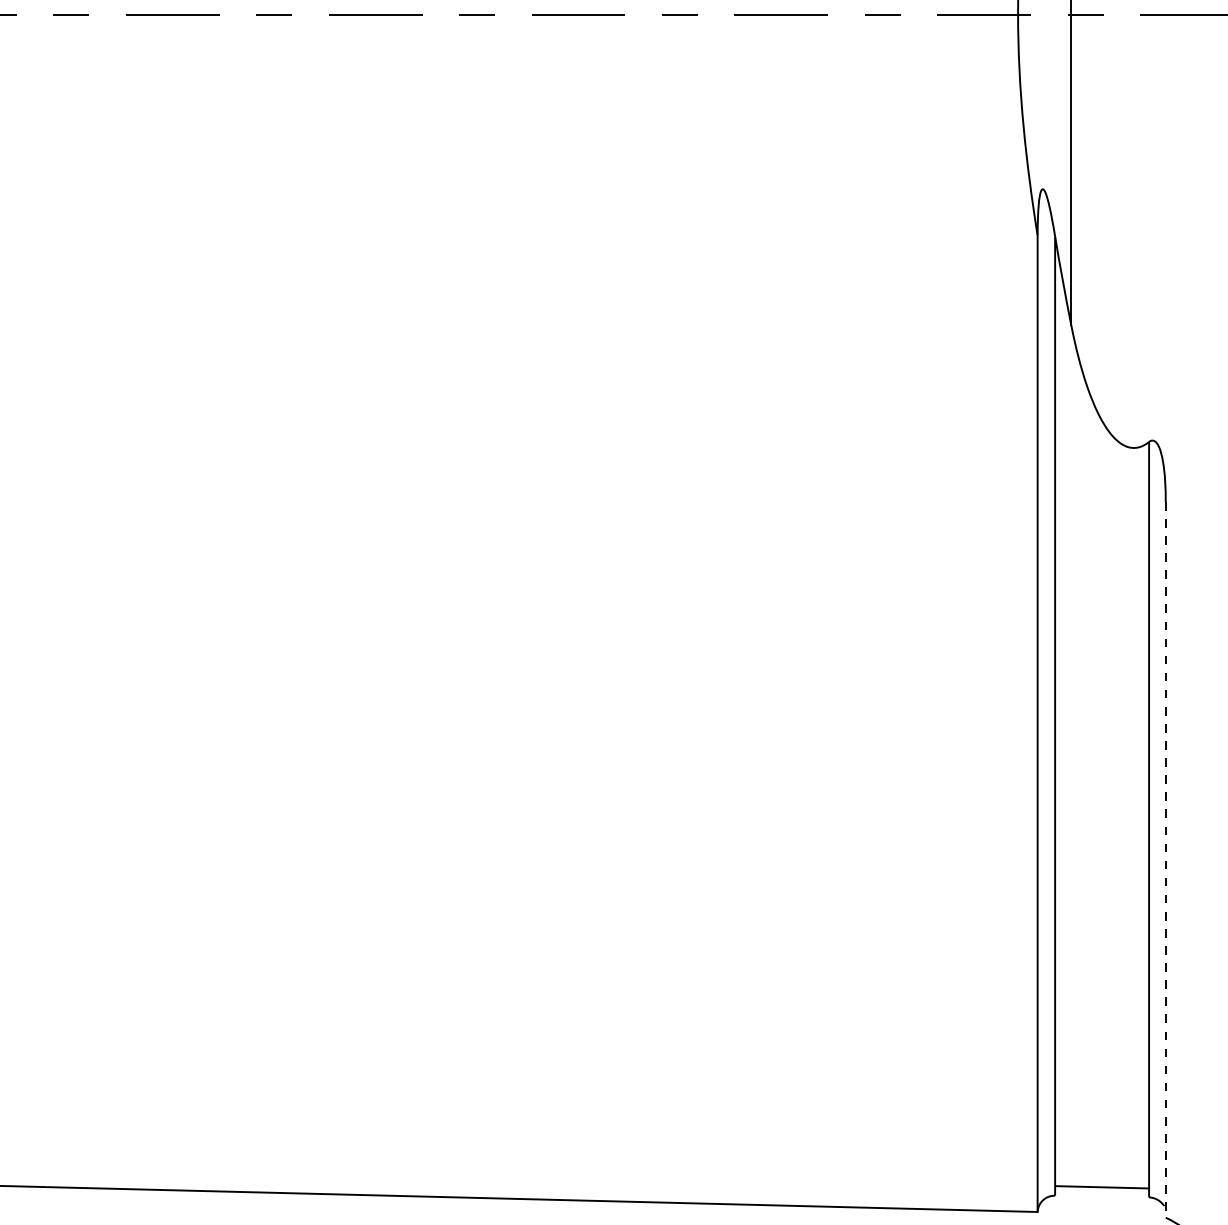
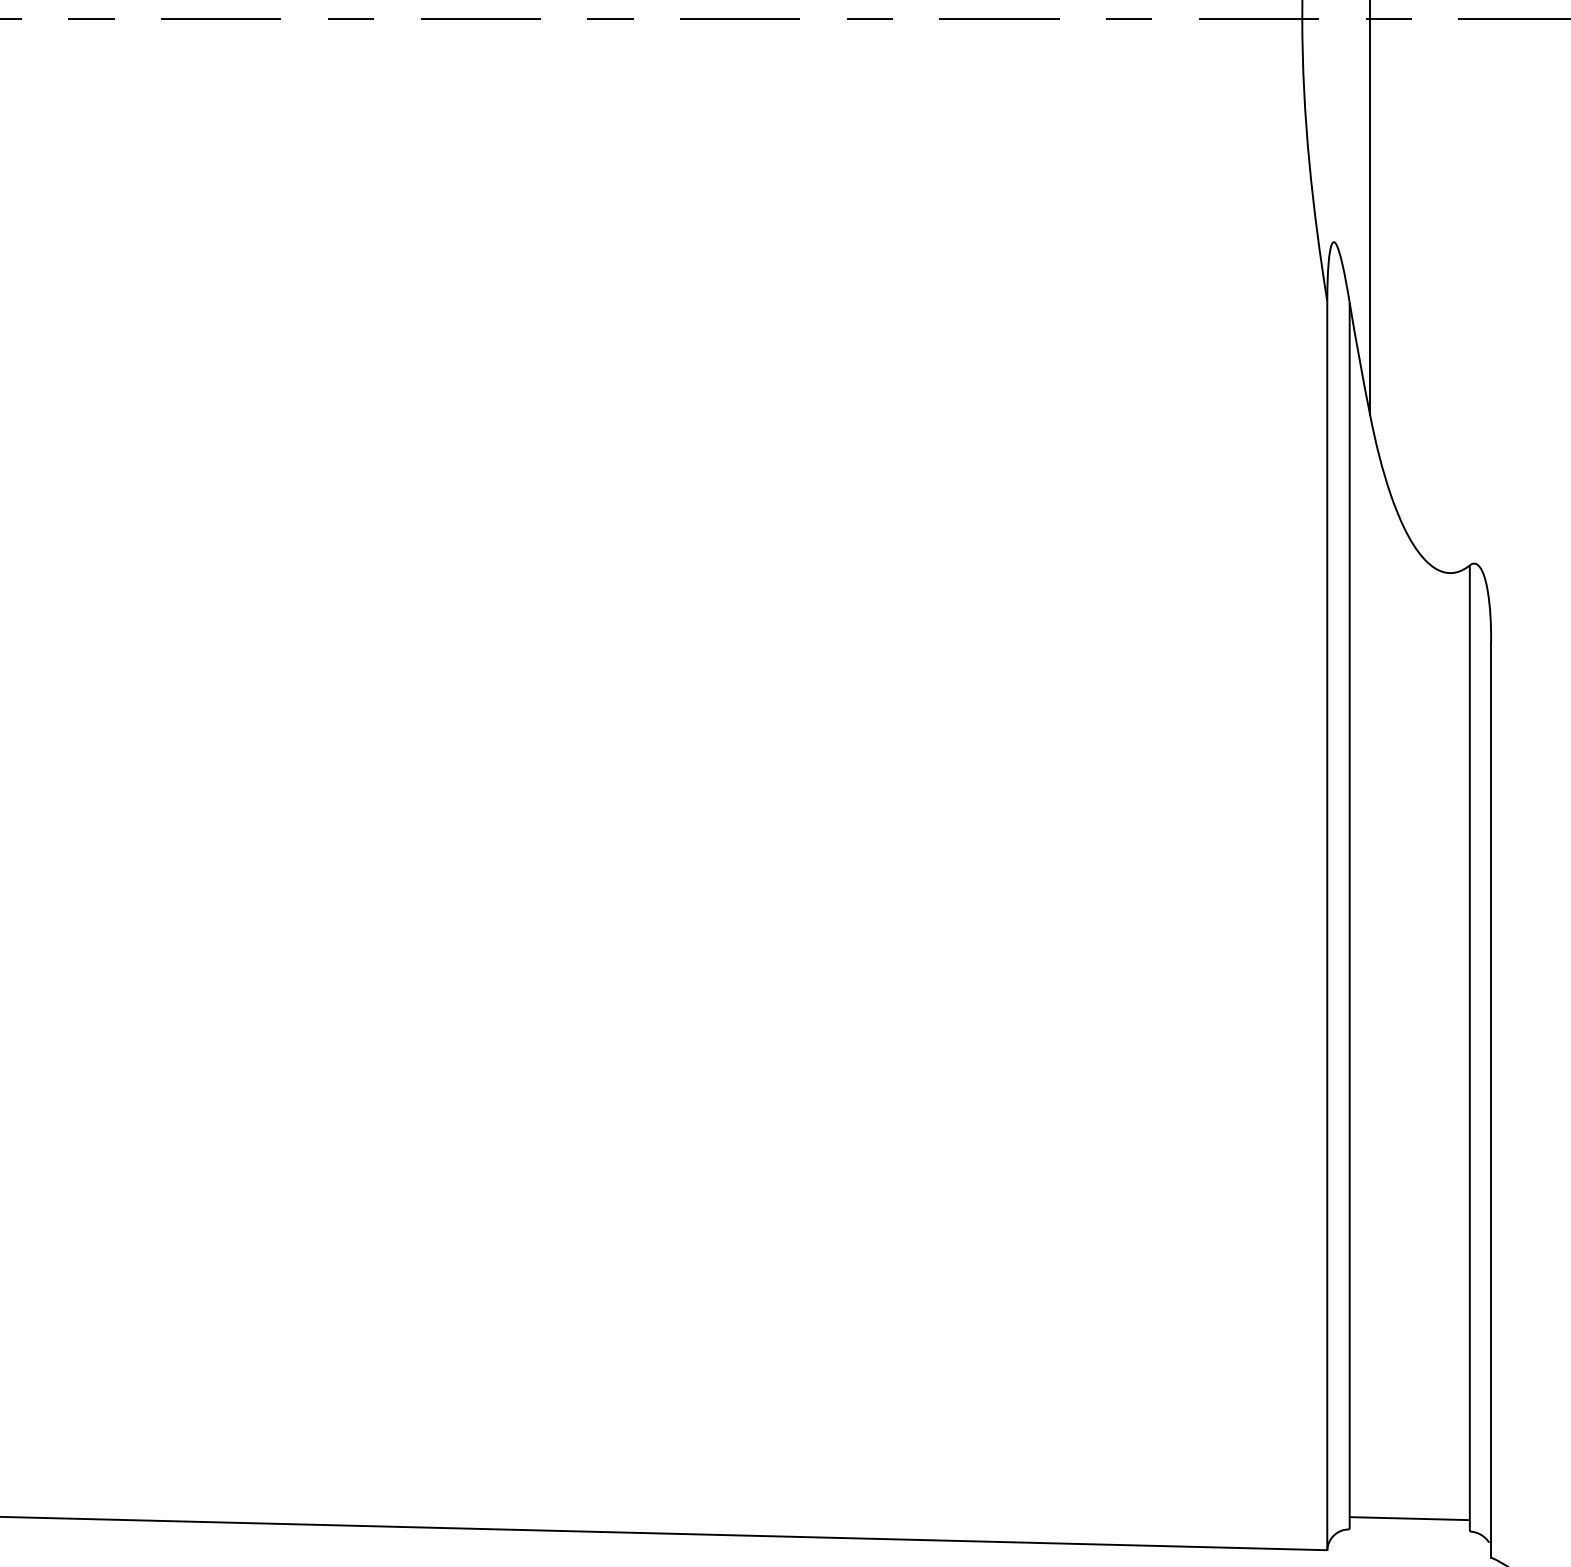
line: (1166, 859) -> (1491, 1099), dashed -> solid

